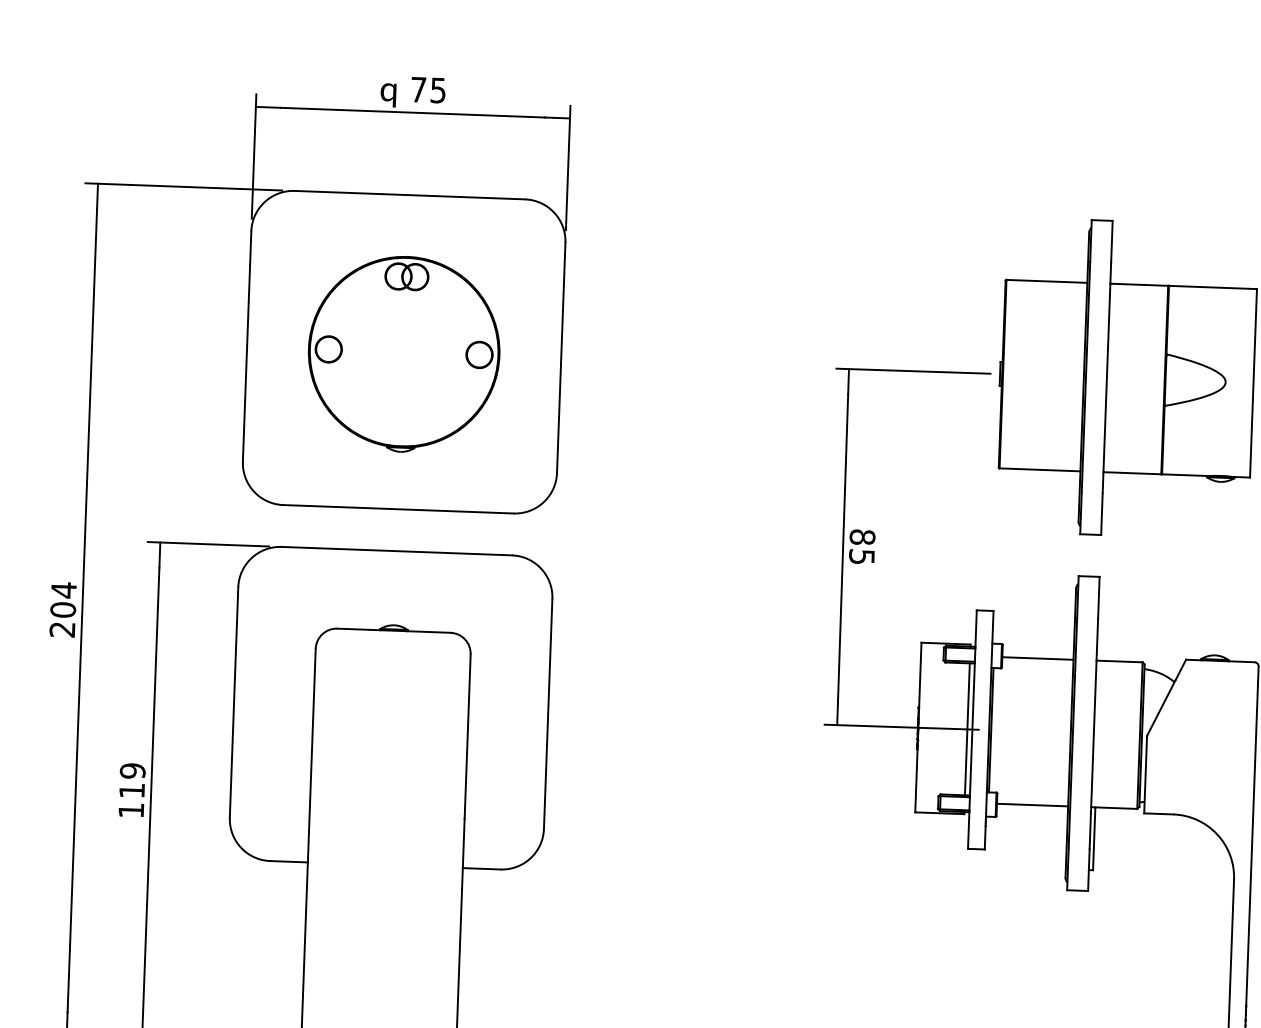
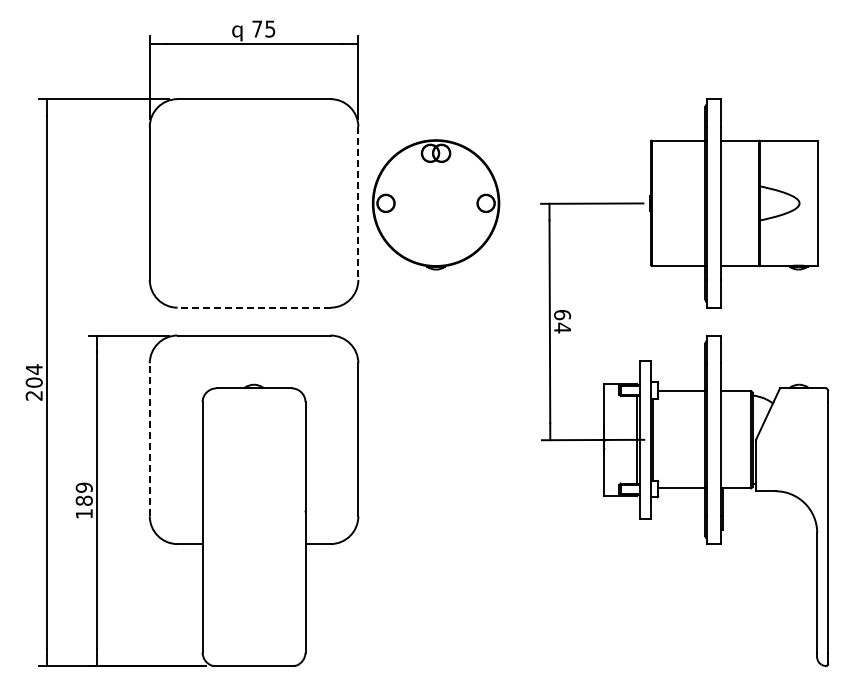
part: (404, 353) -> (436, 204), moved
line: (561, 358) -> (358, 203), solid -> dashed
line: (397, 508) -> (253, 307), solid -> dashed
text: (862, 547) -> (562, 321), 85 -> 64
line: (233, 701) -> (149, 439), solid -> dashed
text: (130, 790) -> (83, 500), 119 -> 189

